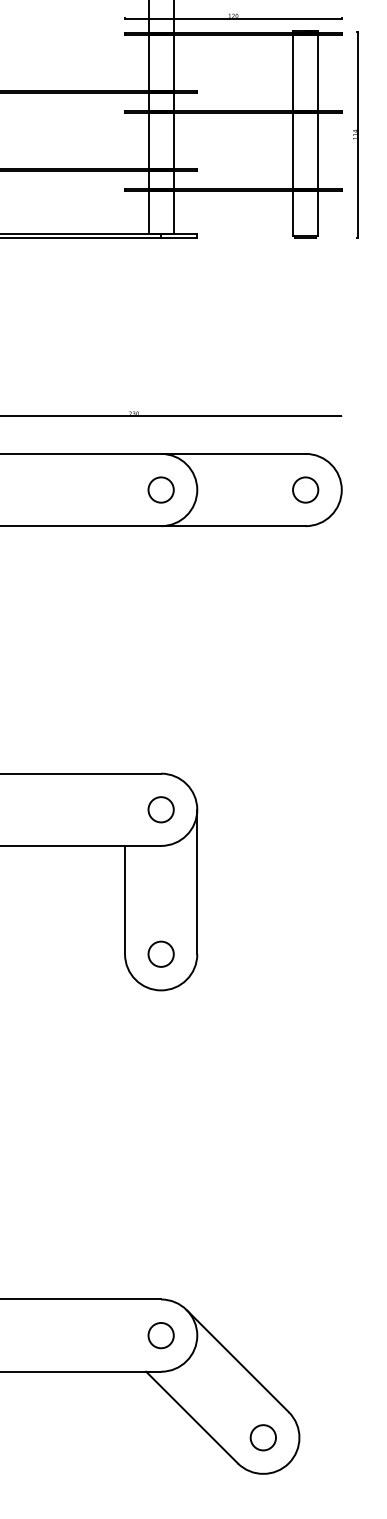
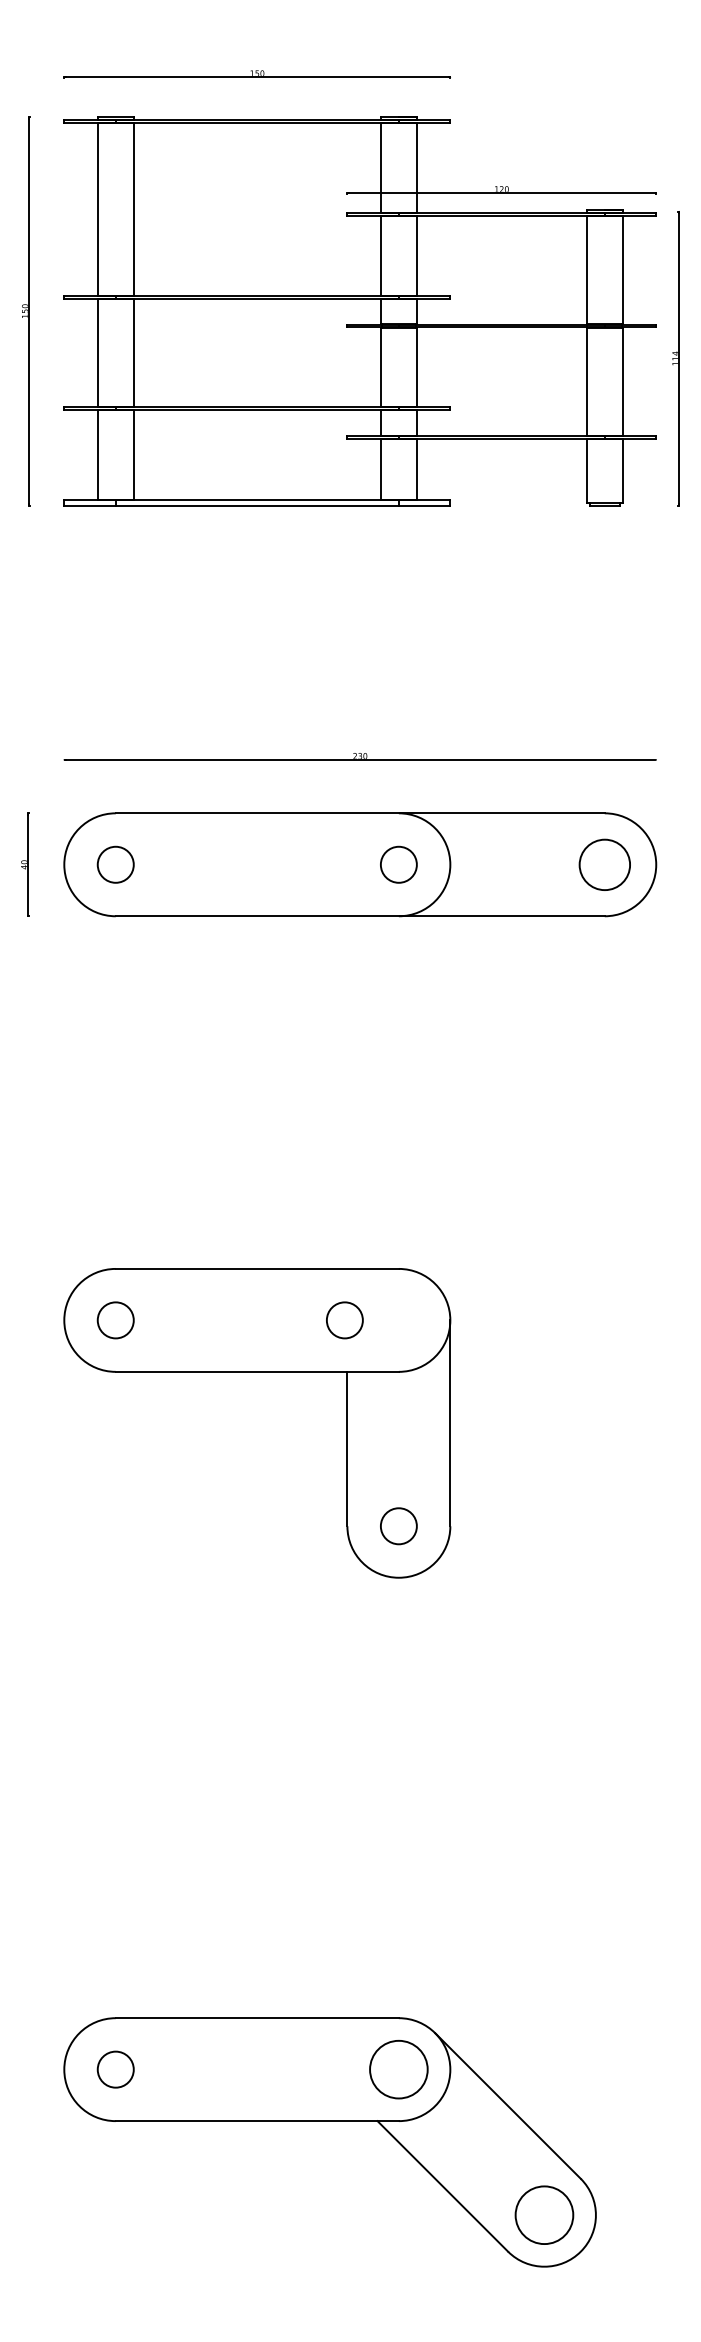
circle: (305, 489) -> (604, 864), size x1.4
circle: (160, 809) -> (344, 1320), moved
circle: (160, 1335) -> (398, 2069), size x1.6
circle: (263, 1437) -> (544, 2215), size x1.6

